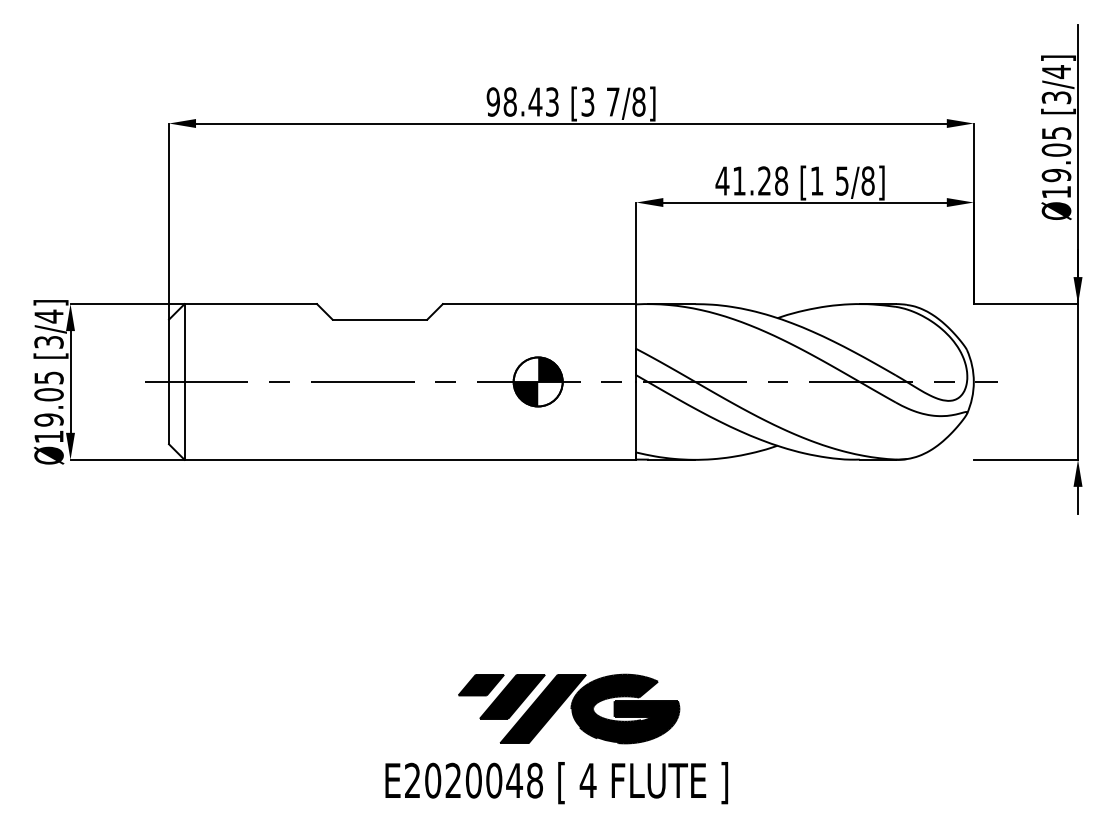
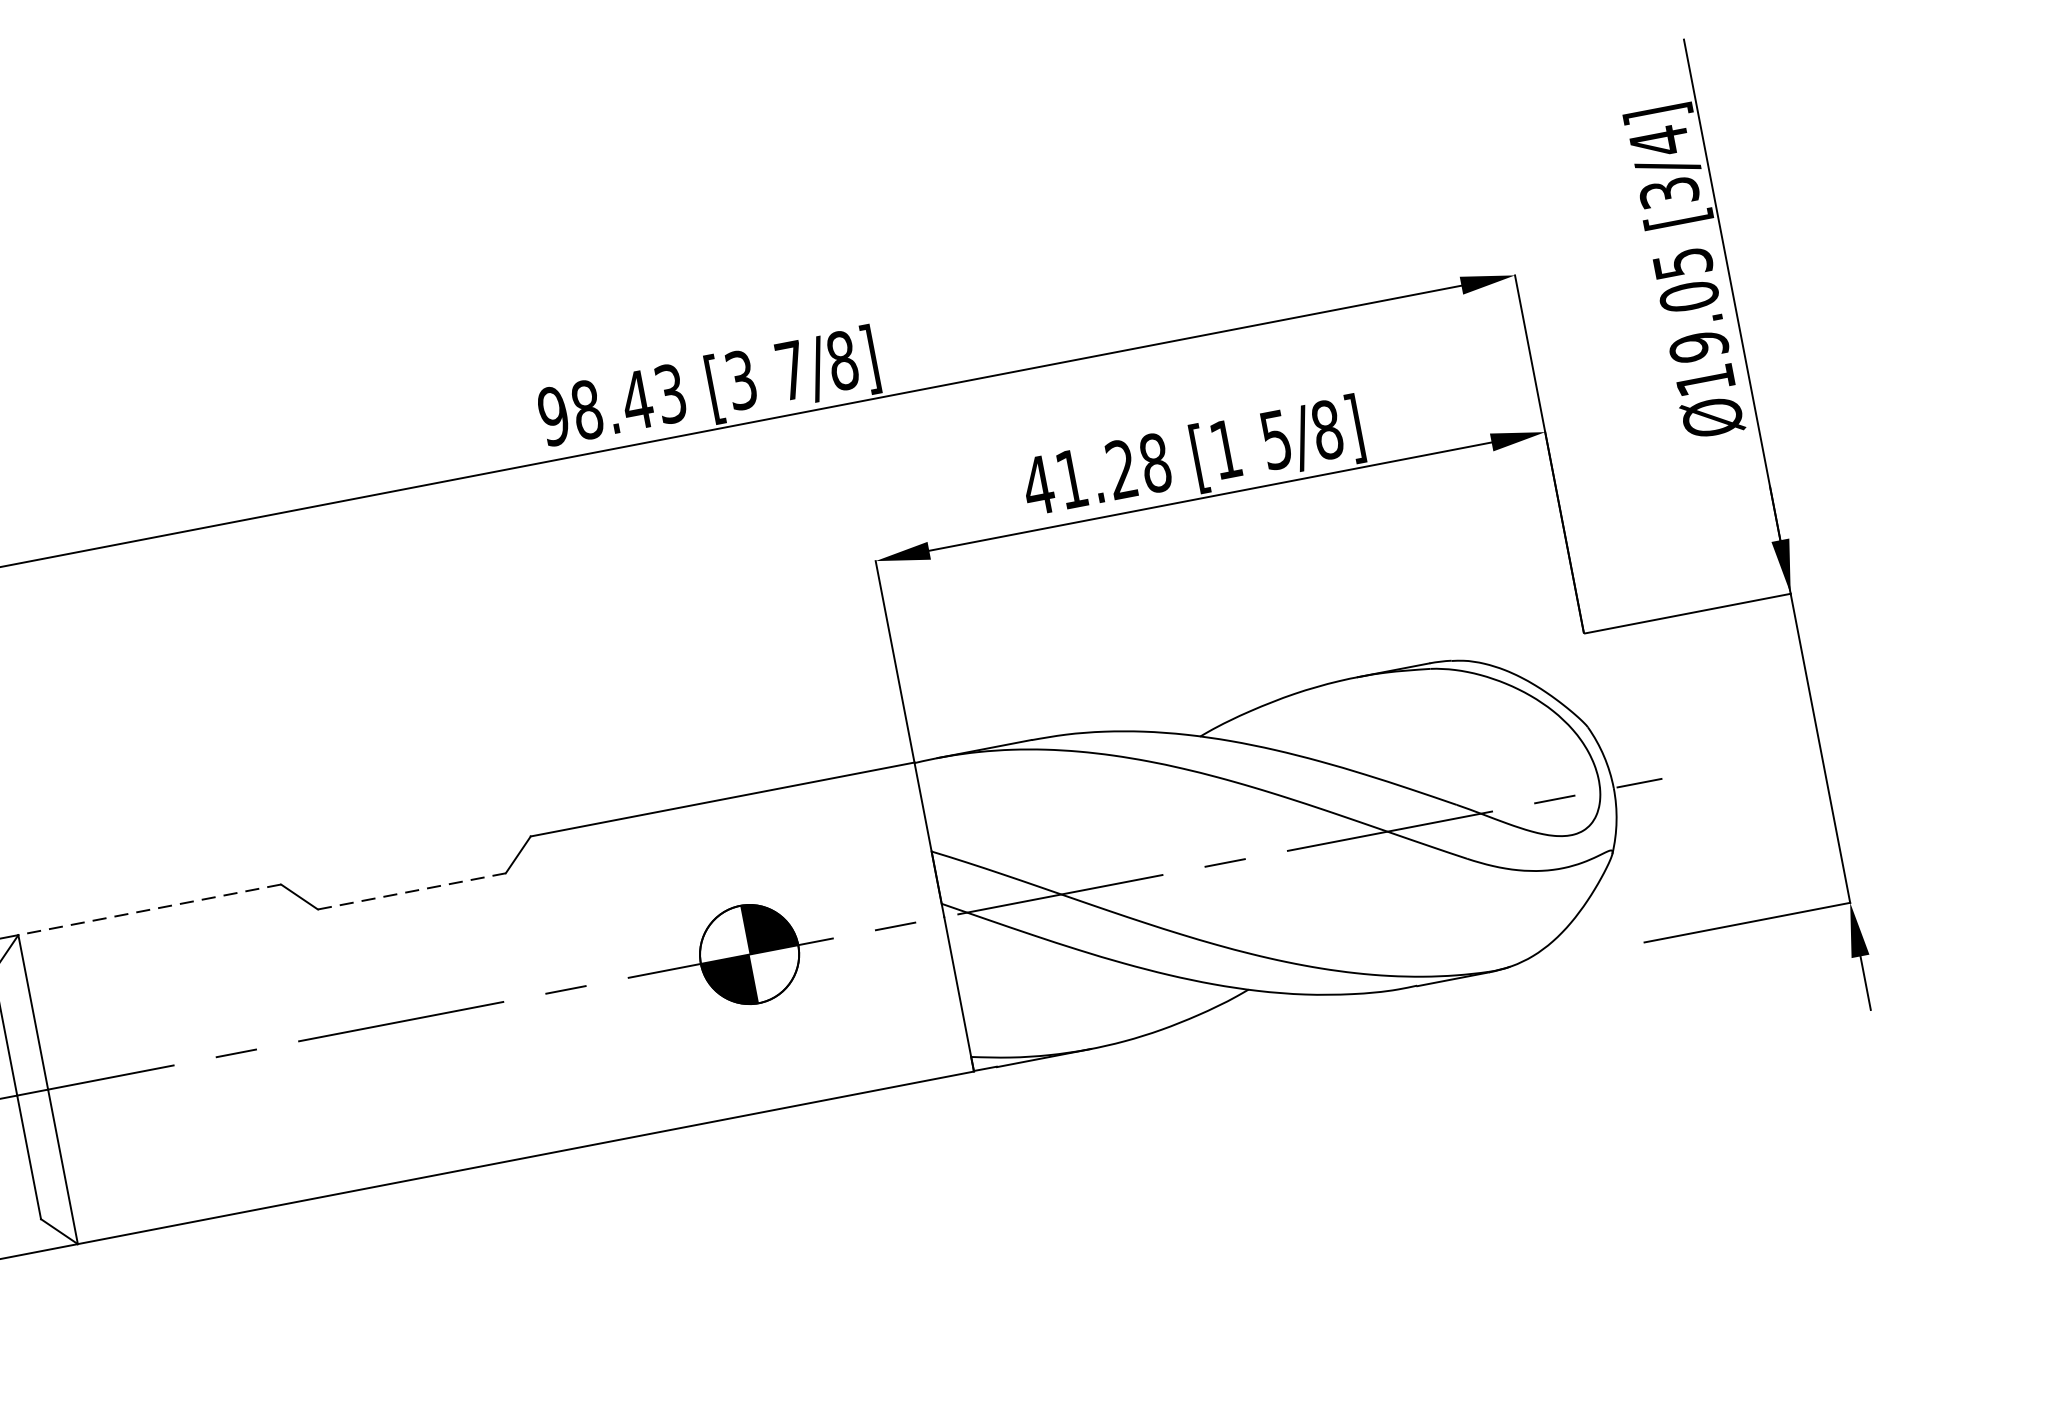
line: (250, 304) -> (149, 910), solid -> dashed
line: (380, 319) -> (412, 890), solid -> dashed

